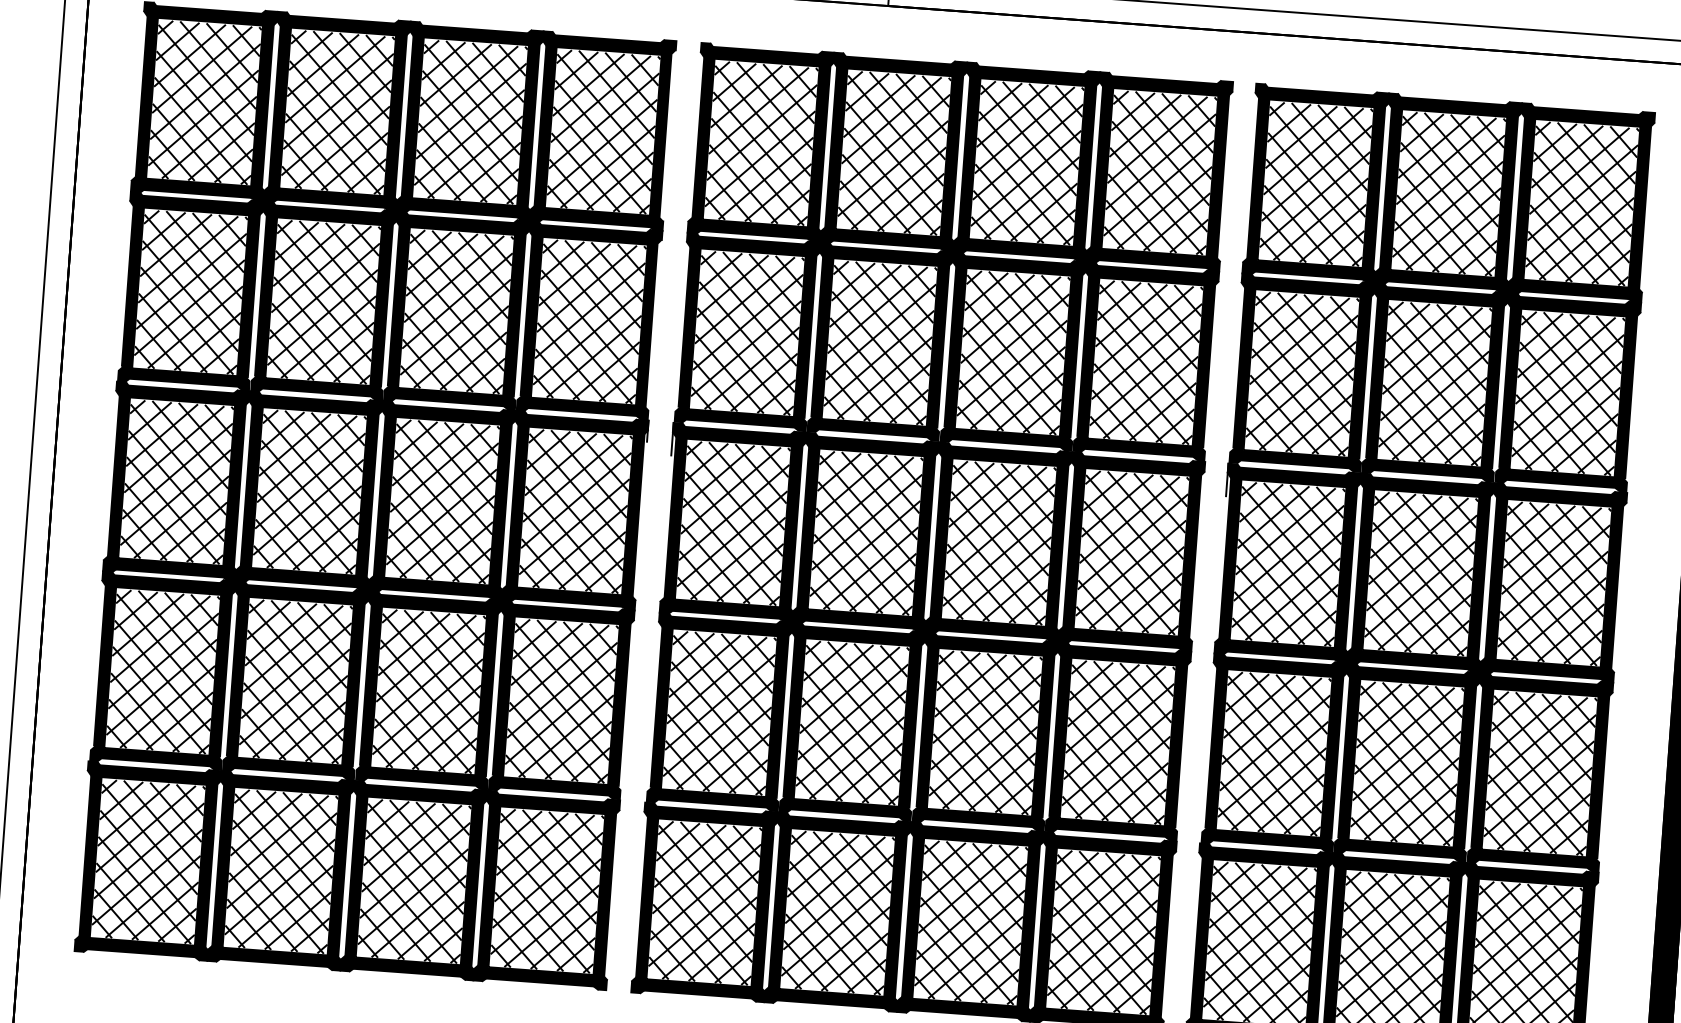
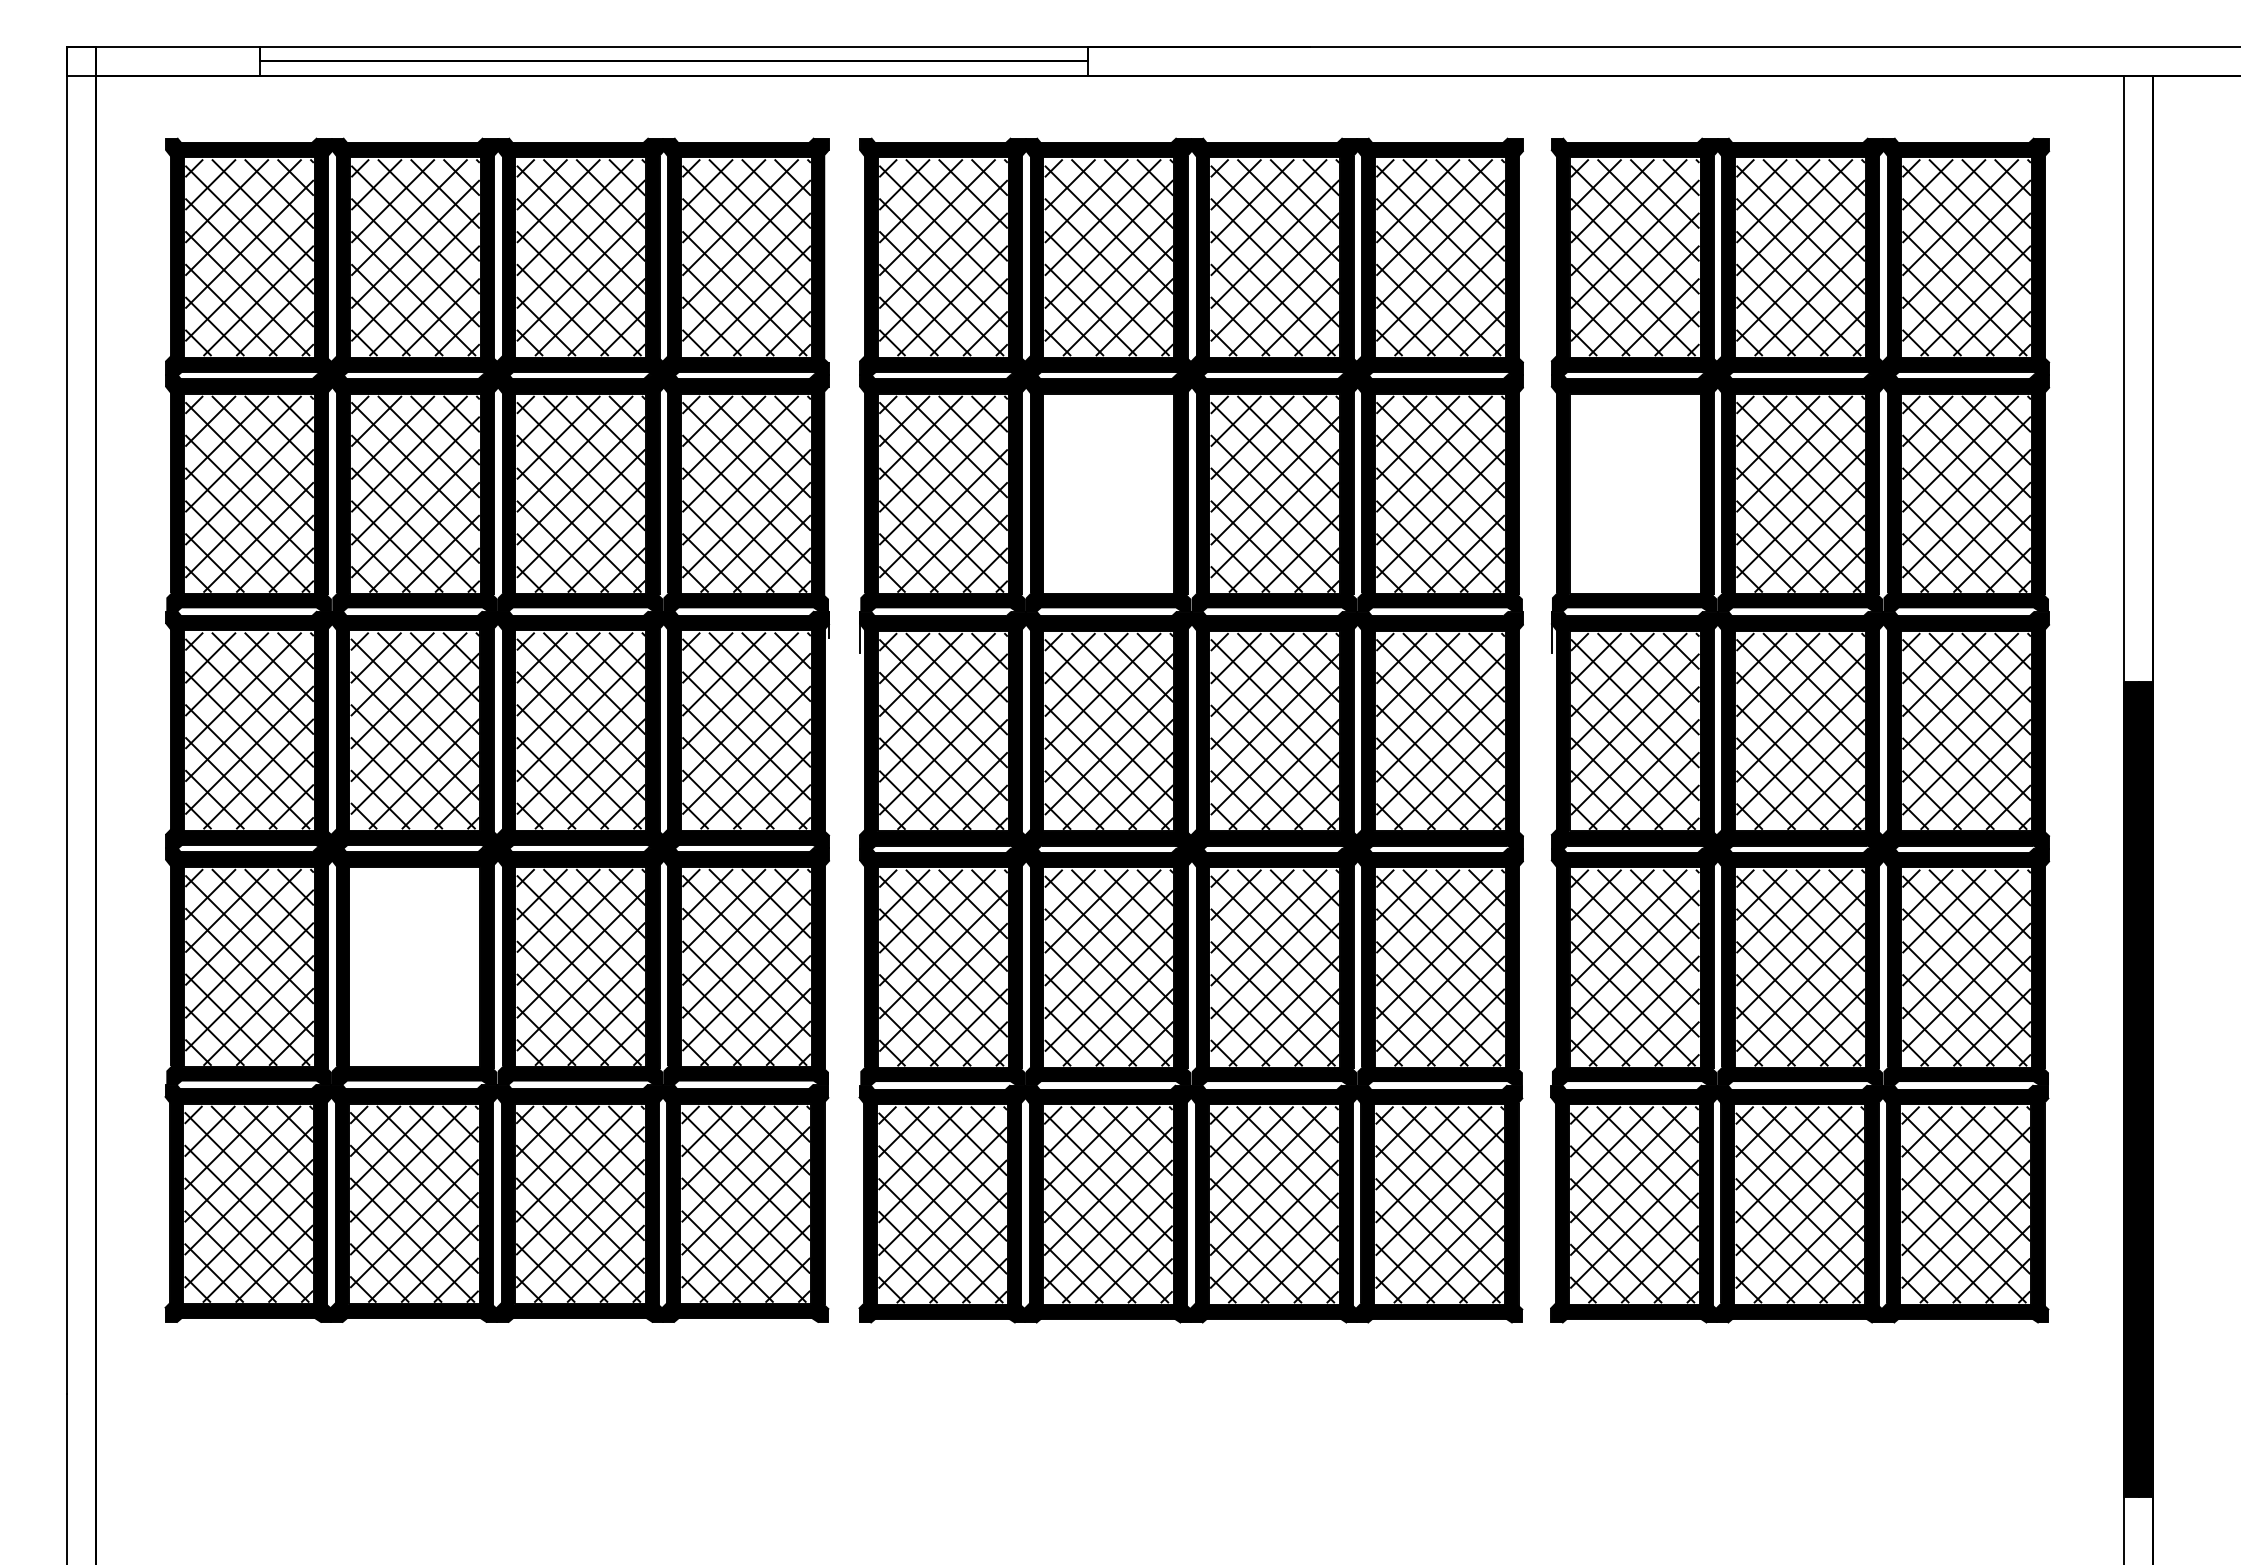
hatch: (879, 342) -> (1108, 494), removed
hatch: (1302, 374) -> (1635, 494), removed
hatch: (295, 681) -> (414, 967), removed

